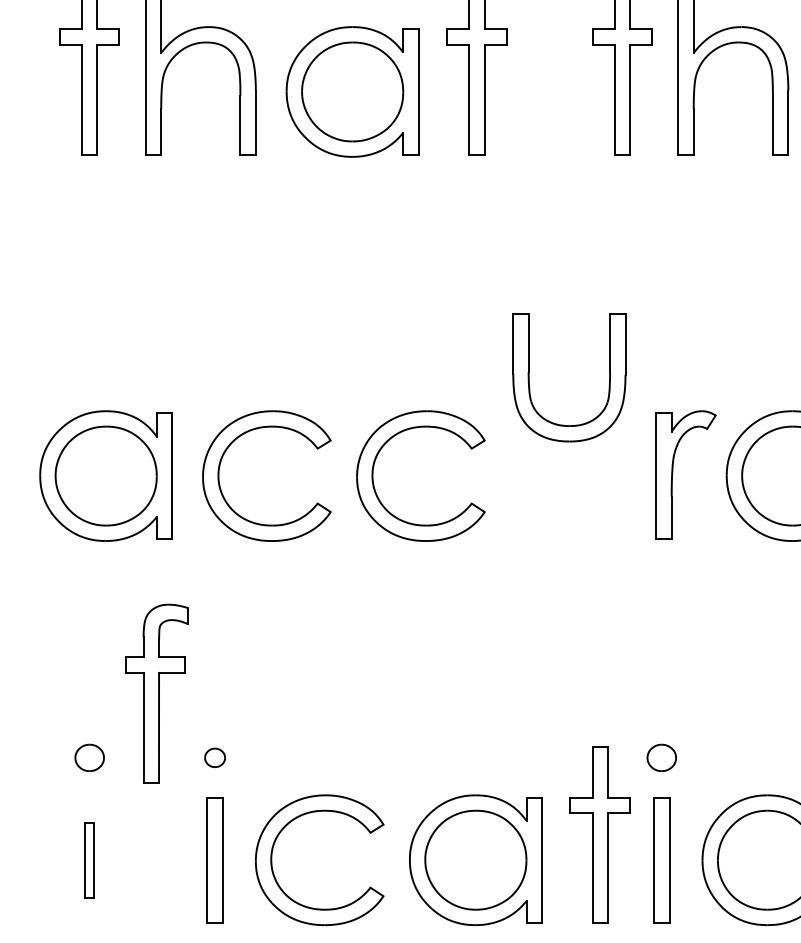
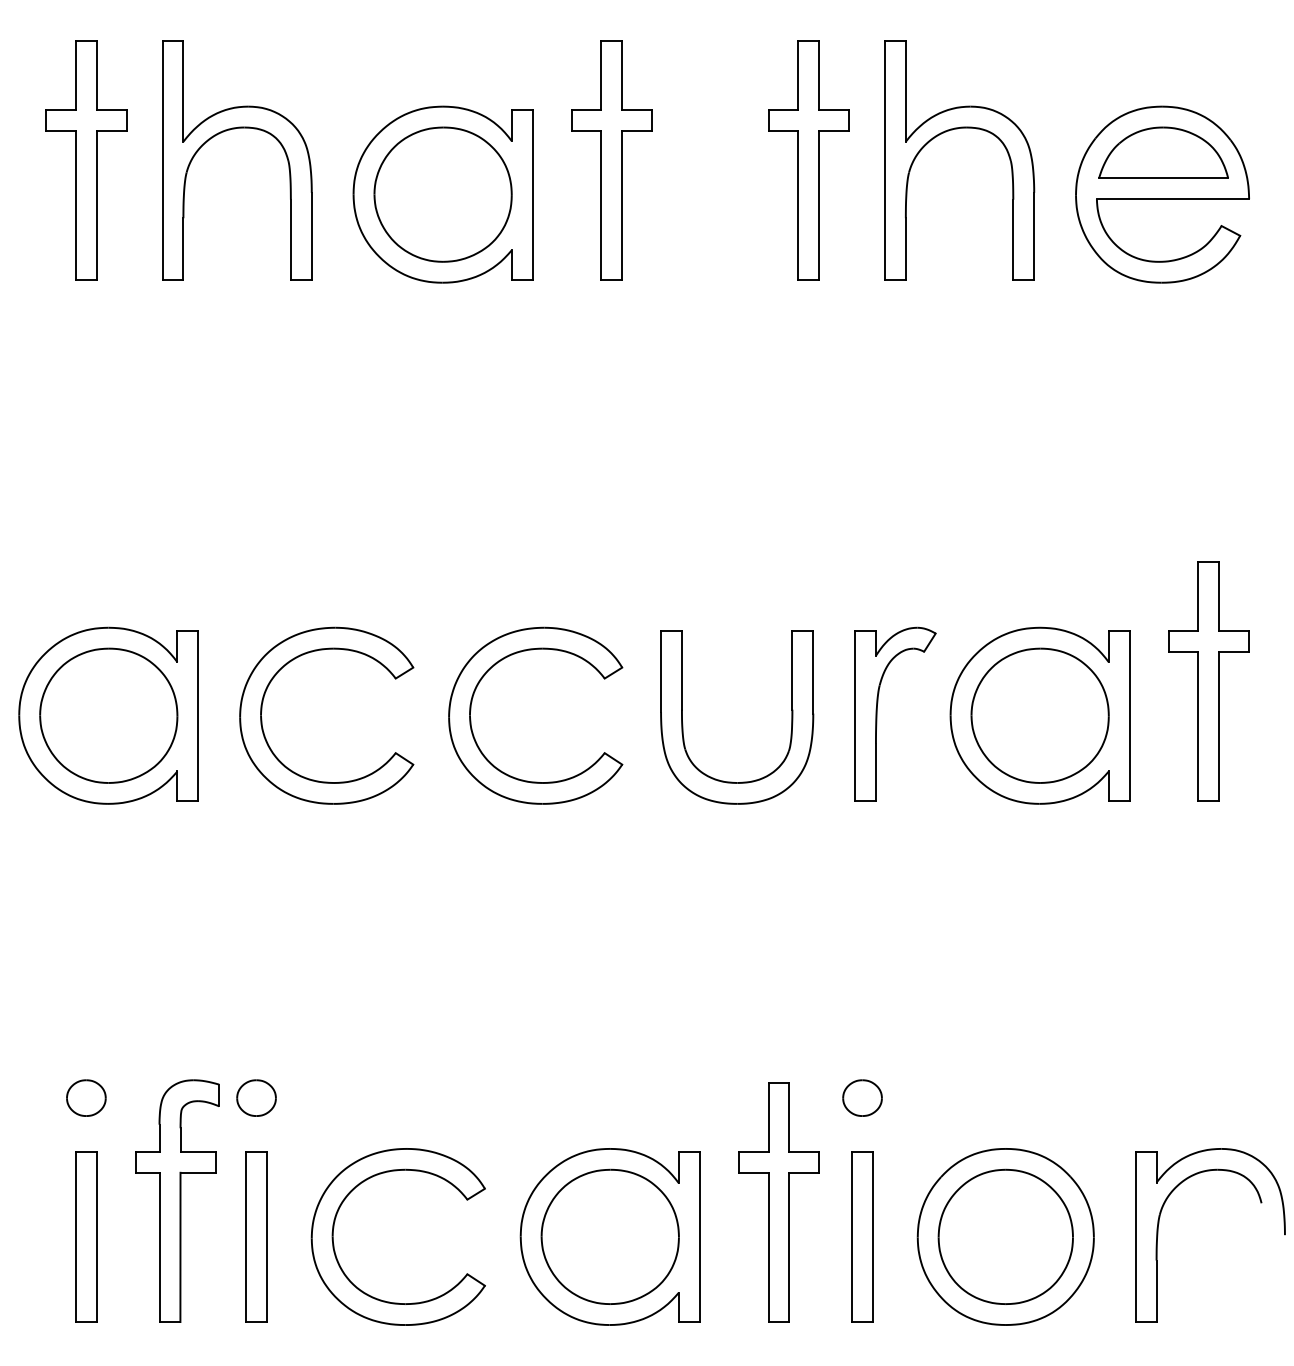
part: (609, 377) -> (791, 717), moved
part: (156, 693) -> (177, 1200), moved
part: (215, 757) -> (256, 1097), size x1.43
part: (89, 859) -> (86, 1236), size x1.67

